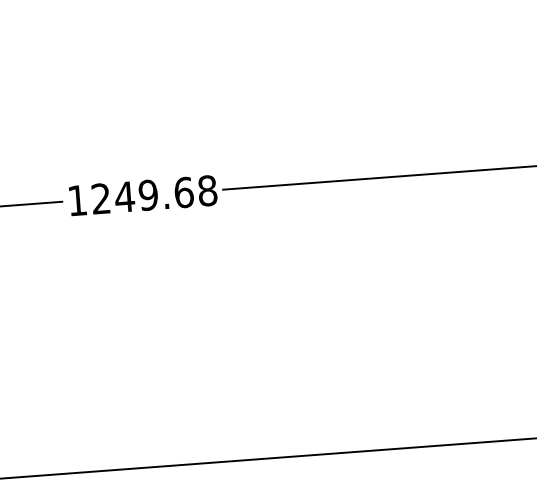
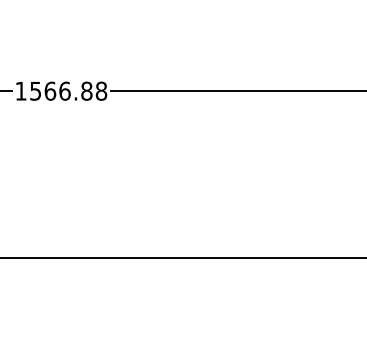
text: (142, 194) -> (61, 90), 1249.68 -> 1566.88

